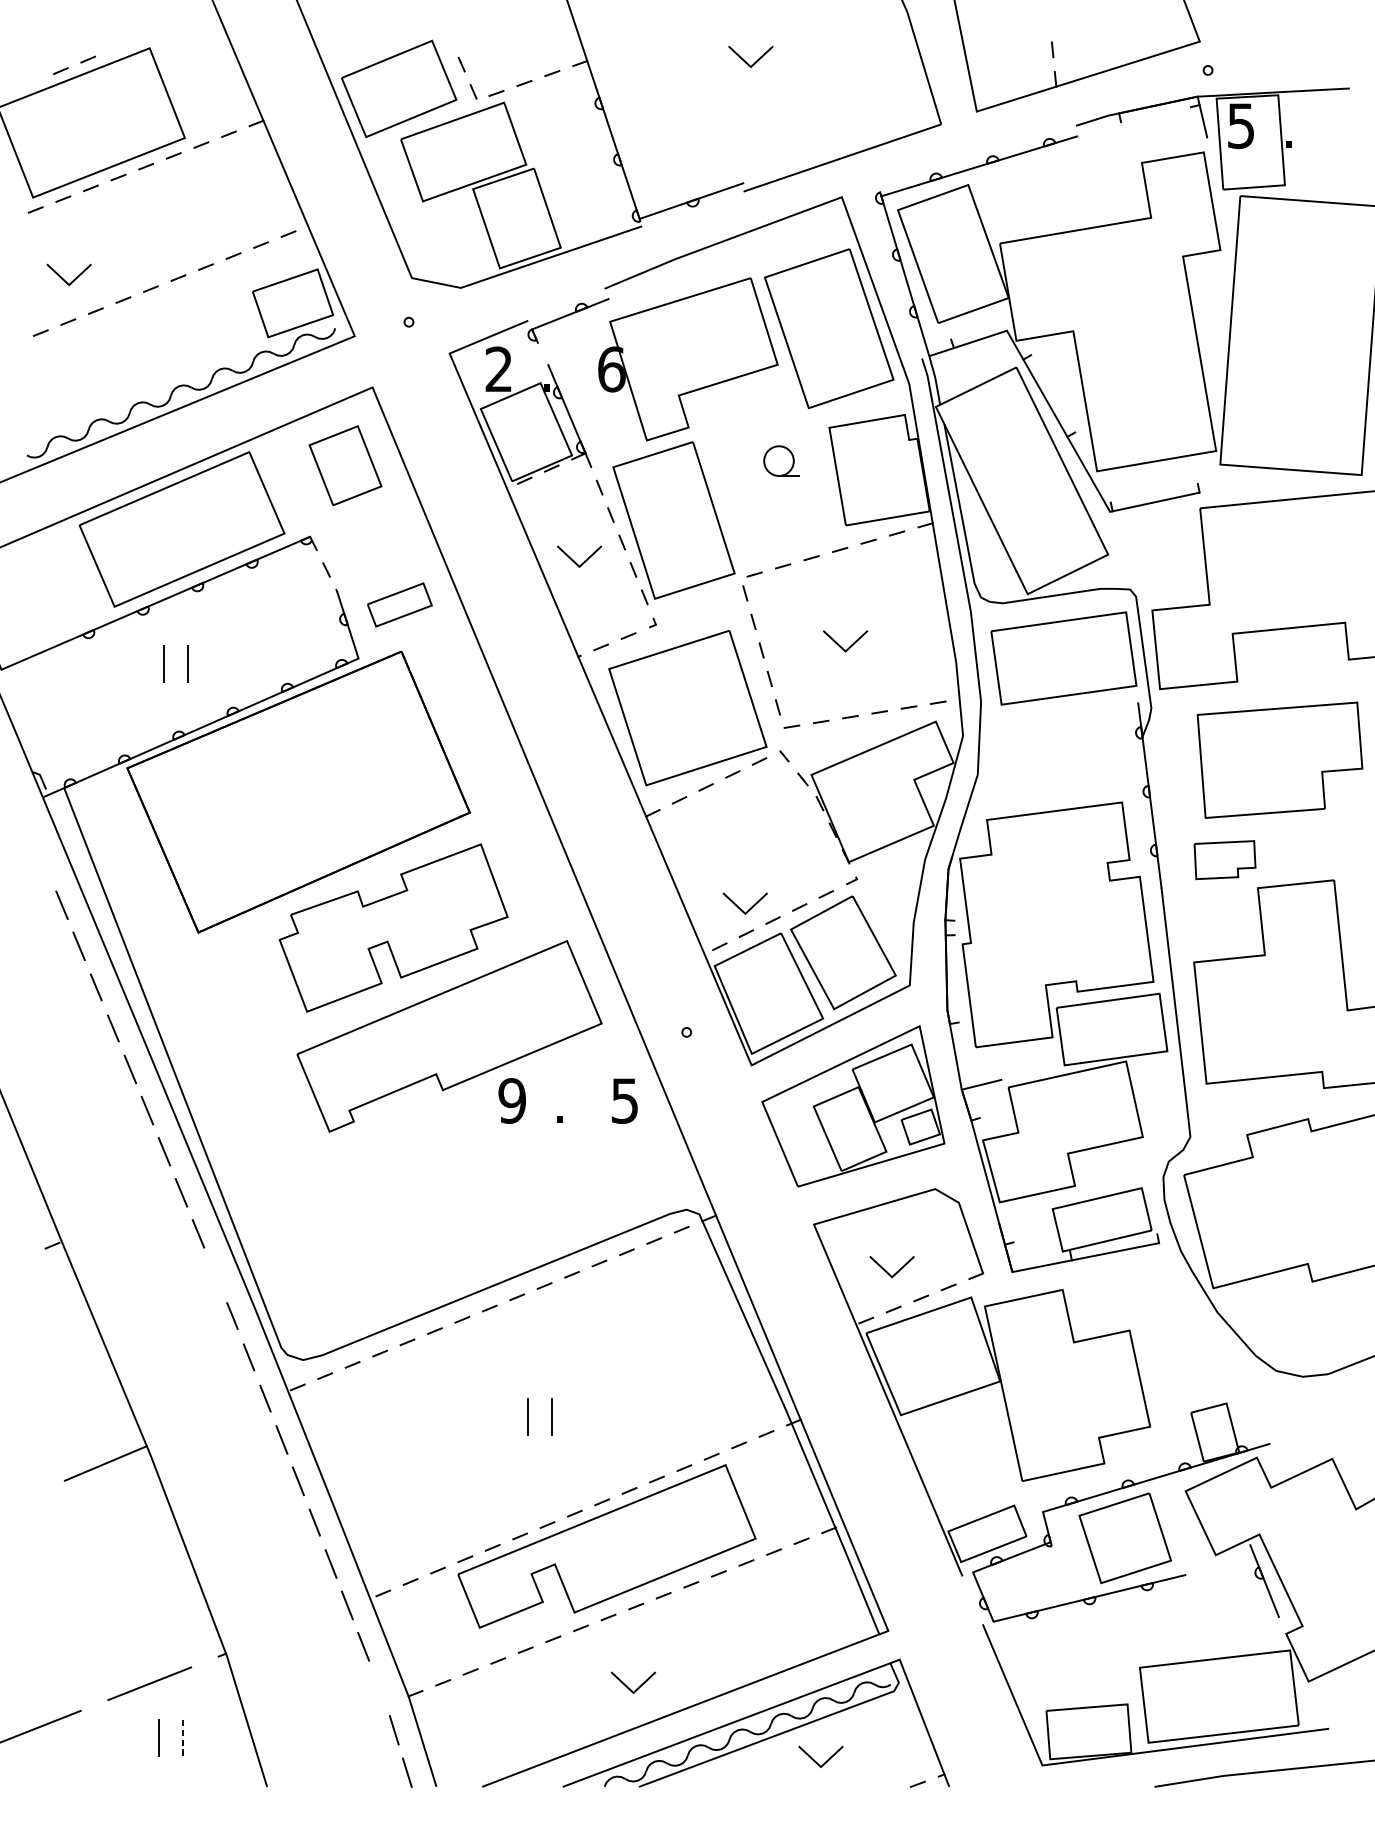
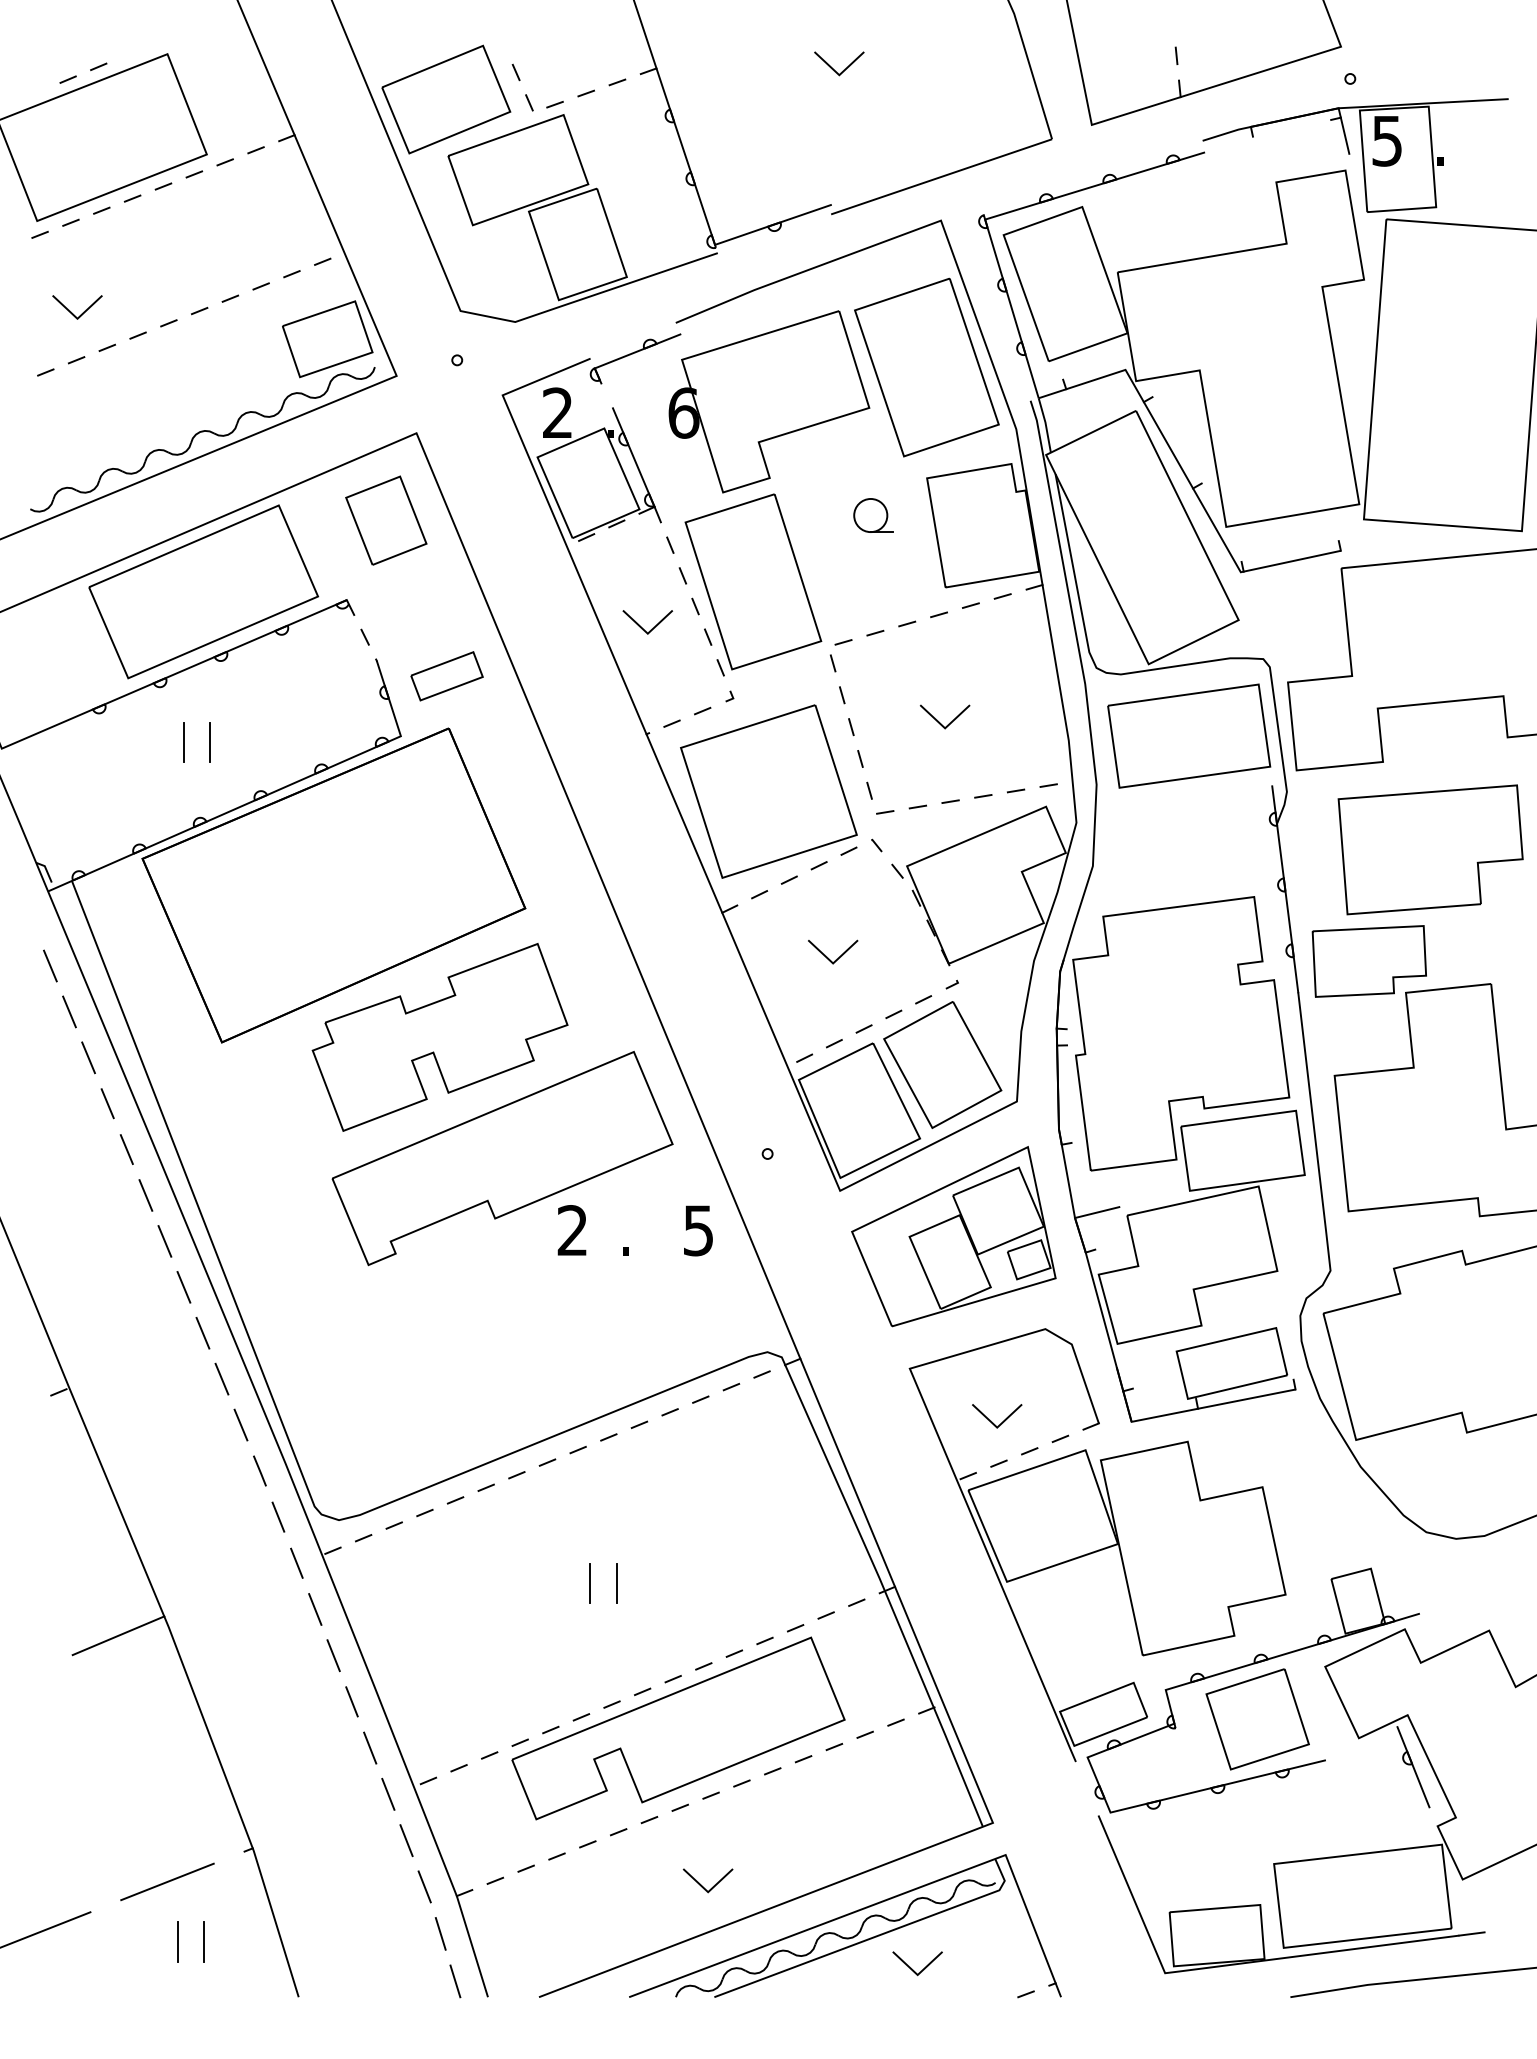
part: (1224, 860) -> (1368, 961), size x1.67
line: (45, 863) -> (50, 965), added
line: (740, 907) -> (827, 956), moved
text: (512, 1100) -> (572, 1230), 9 -> 2
line: (215, 1274) -> (240, 1424), added
line: (379, 1687) -> (424, 1886), added
line: (182, 1737) -> (204, 1942), dashed -> solid

